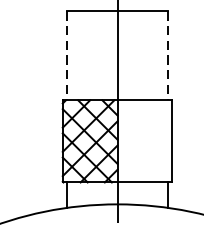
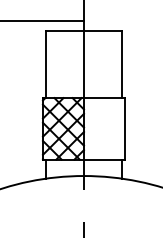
line: (67, 56) -> (46, 65), dashed -> solid
line: (167, 56) -> (121, 65), dashed -> solid

